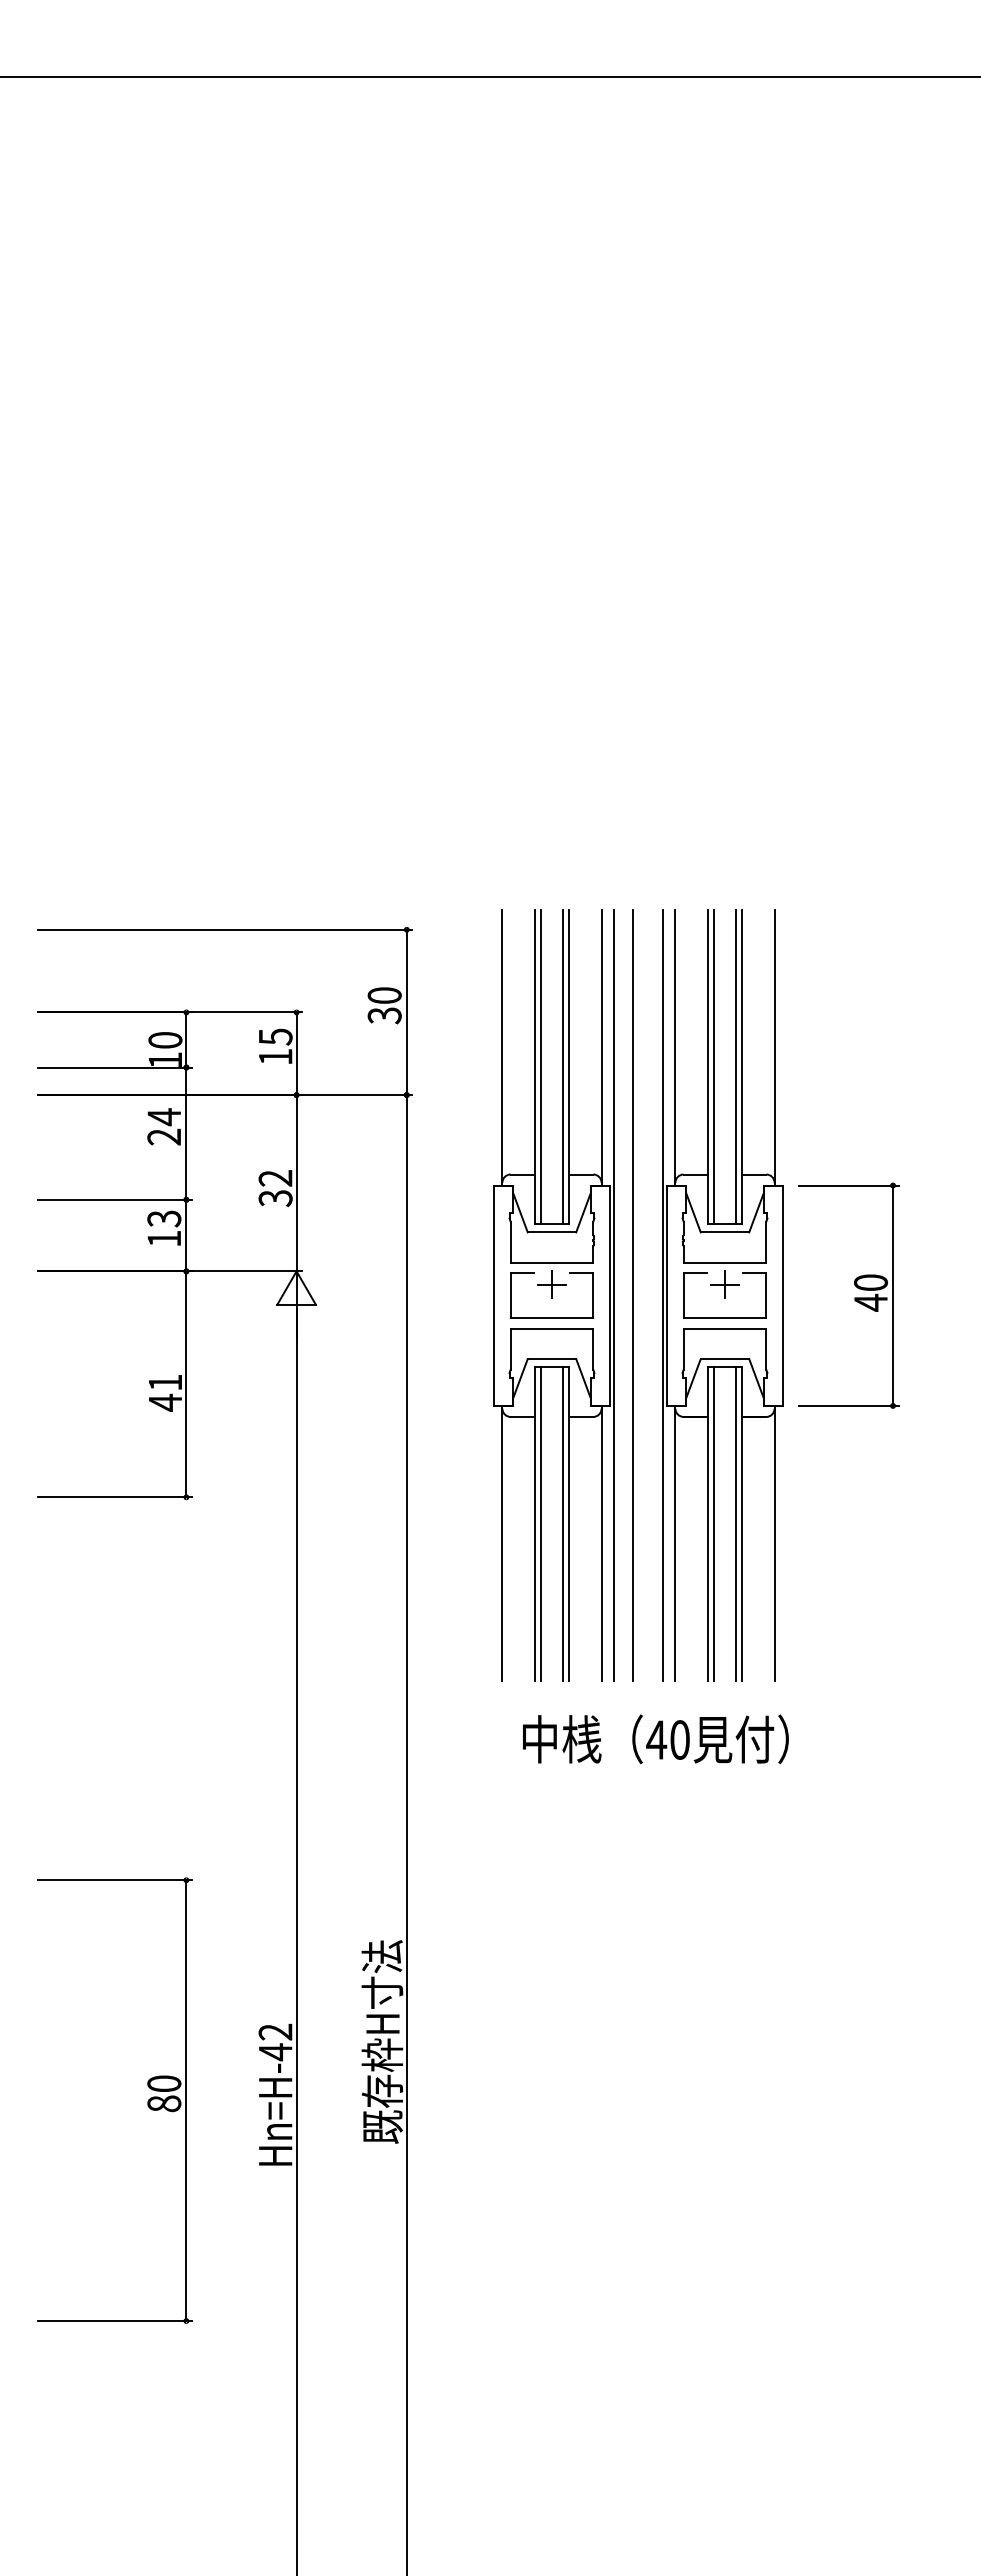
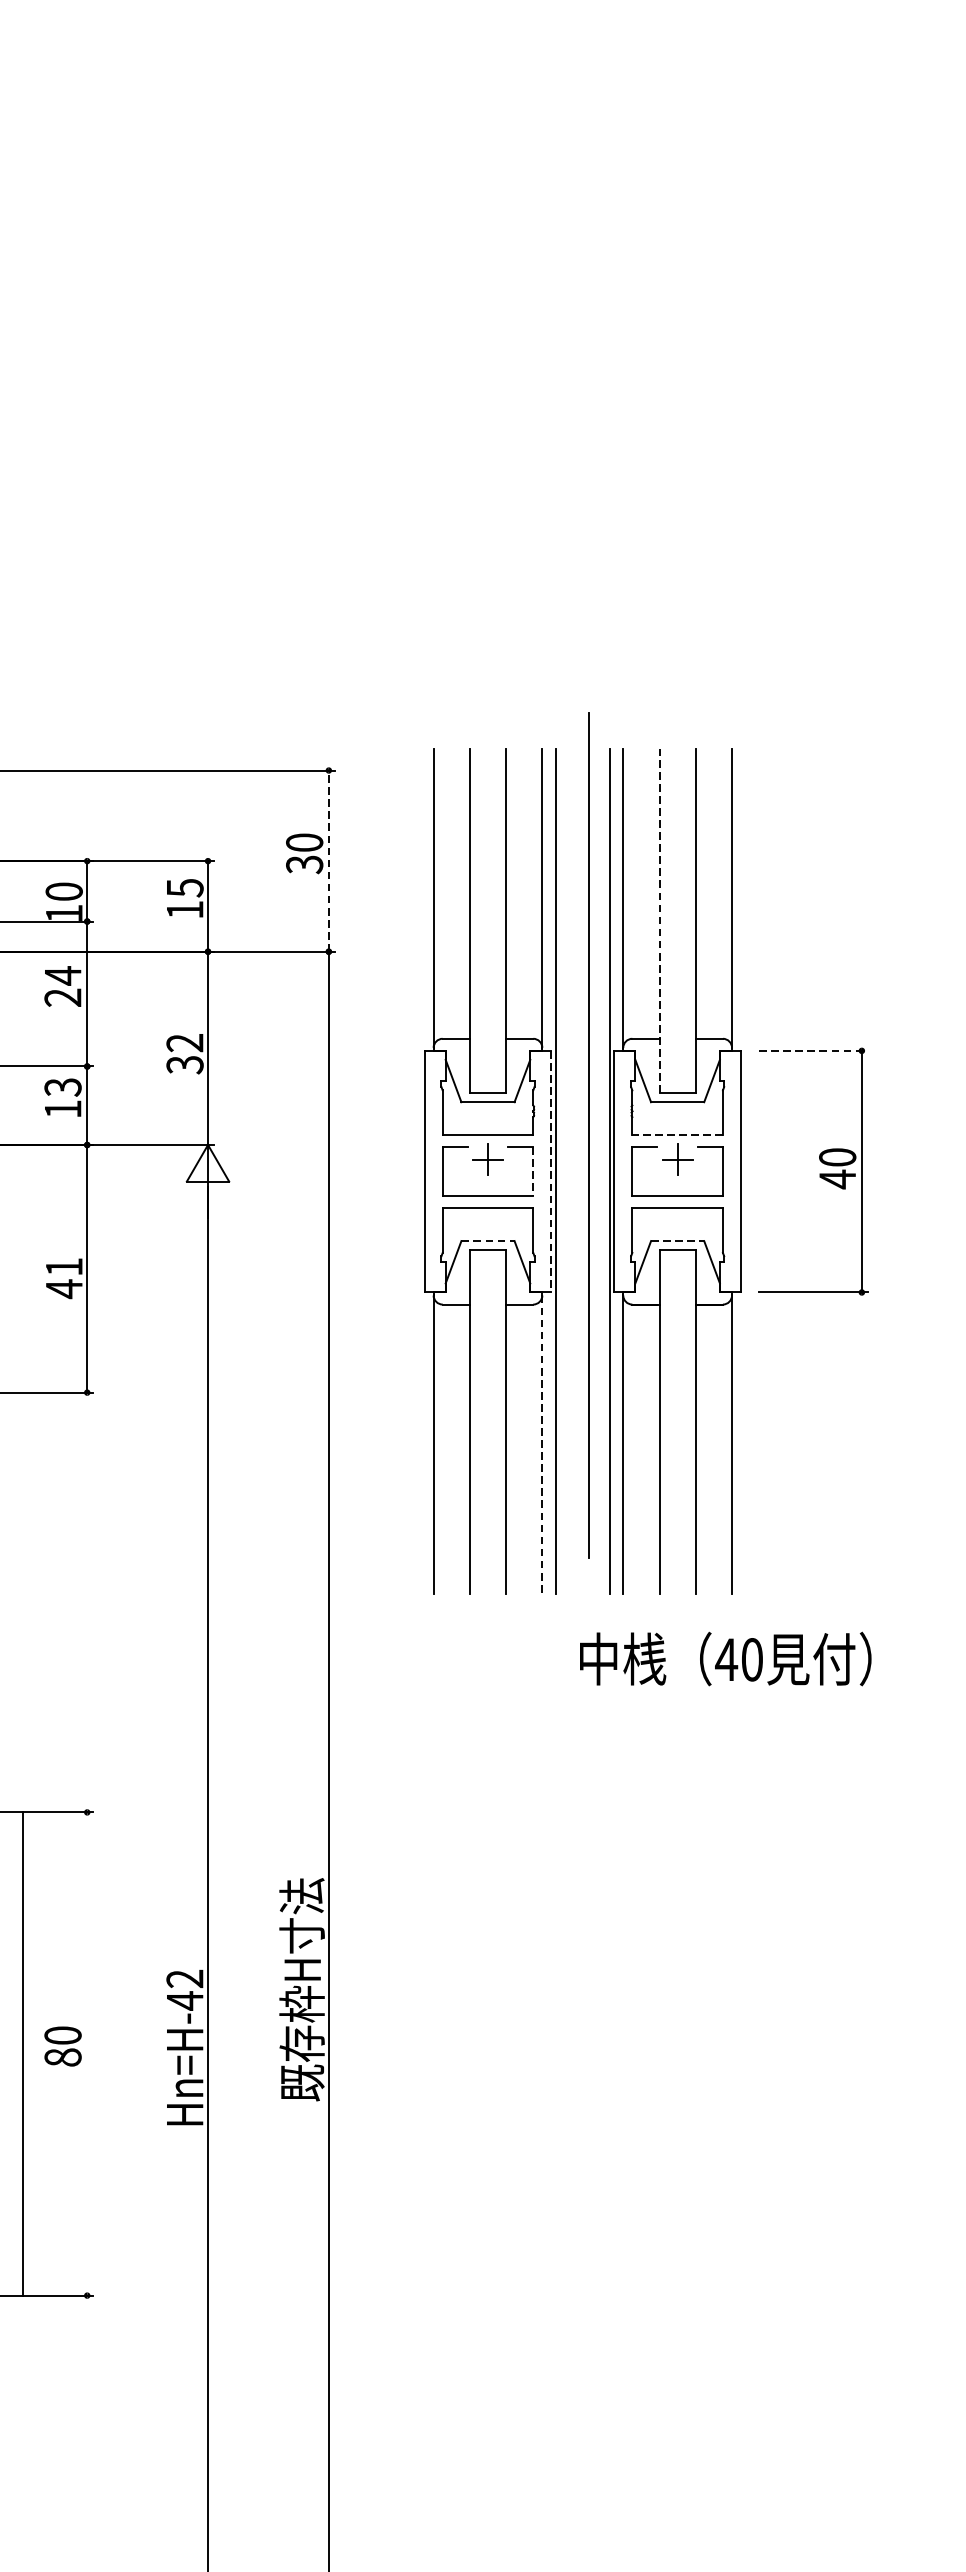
line: (406, 1012) -> (328, 861), solid -> dashed
line: (708, 1066) -> (659, 920), solid -> dashed
line: (540, 1067) -> (475, 921), removed
line: (563, 1067) -> (500, 921), removed
line: (713, 1067) -> (665, 921), removed
line: (736, 1067) -> (690, 921), removed
line: (848, 1185) -> (813, 1050), solid -> dashed
line: (724, 1262) -> (677, 1135), solid -> dashed
line: (632, 1295) -> (588, 1135), moved
line: (593, 1296) -> (533, 1172), solid -> dashed
line: (609, 1296) -> (551, 1172), solid -> dashed
line: (552, 1359) -> (488, 1241), solid -> dashed
line: (725, 1359) -> (678, 1241), solid -> dashed
line: (540, 1524) -> (475, 1422), removed
line: (563, 1524) -> (500, 1422), removed
line: (713, 1524) -> (665, 1422), removed
line: (736, 1524) -> (690, 1422), removed
line: (601, 1545) -> (542, 1445), solid -> dashed
text: (655, 1739) -> (725, 1659), moved
line: (186, 2100) -> (22, 2053), moved

